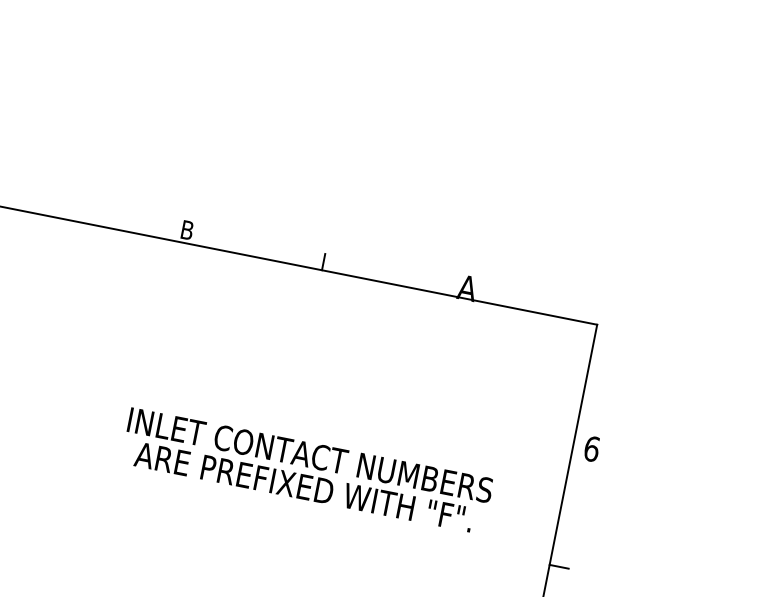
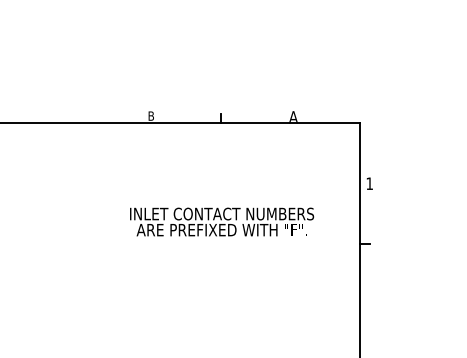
text: (591, 448) -> (369, 183), 6 -> 1
text: (308, 470) -> (222, 221), moved

